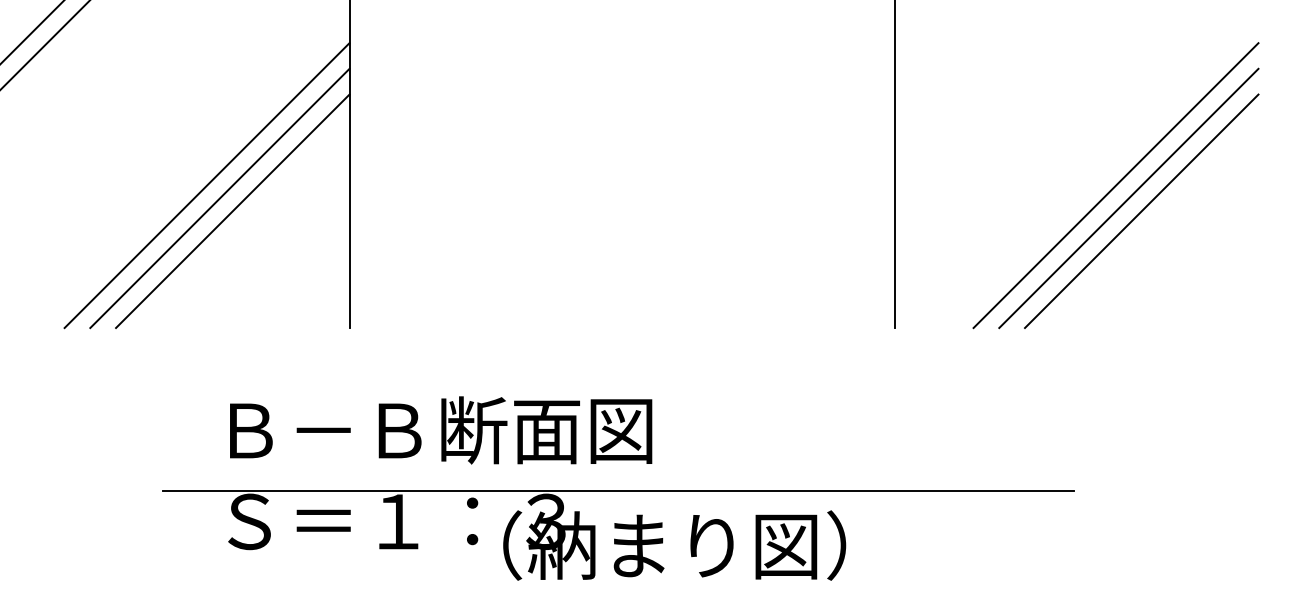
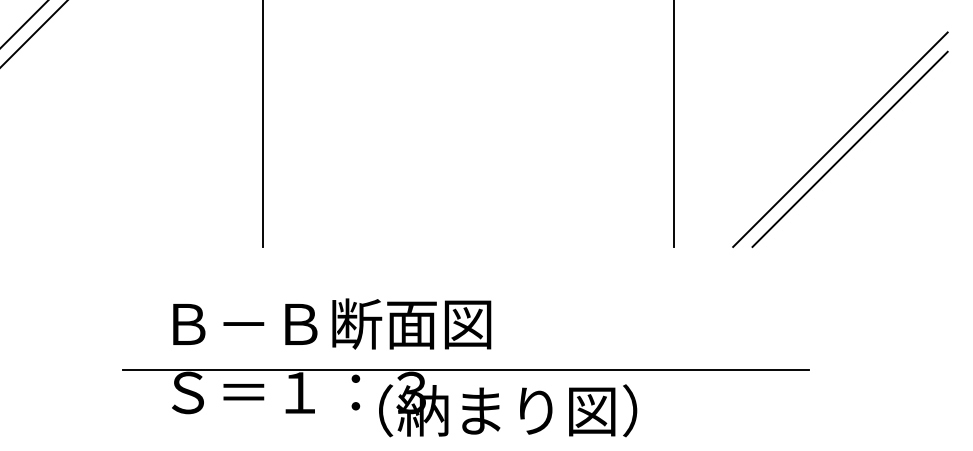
line: (206, 185) -> (155, 139), removed
line: (219, 197) -> (165, 148), removed
line: (232, 210) -> (175, 158), removed
line: (1141, 210) -> (859, 158), removed

